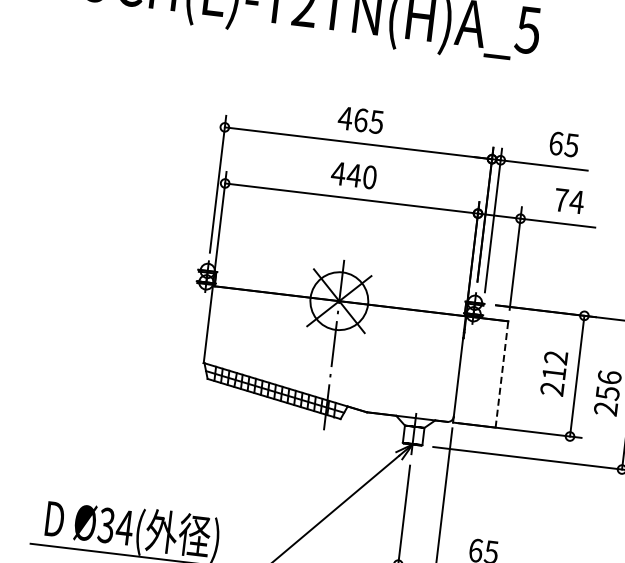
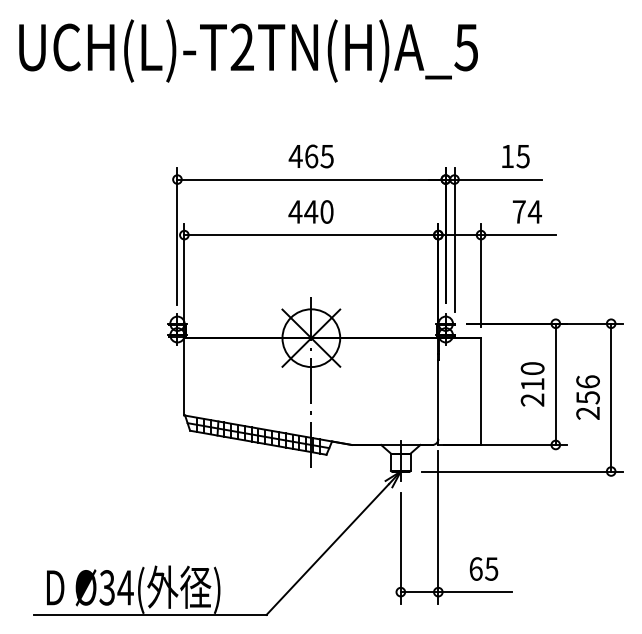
text: (556, 143) -> (507, 156), 65 -> 15
text: (555, 357) -> (532, 368), 212 -> 210
line: (502, 374) -> (481, 391), dashed -> solid

